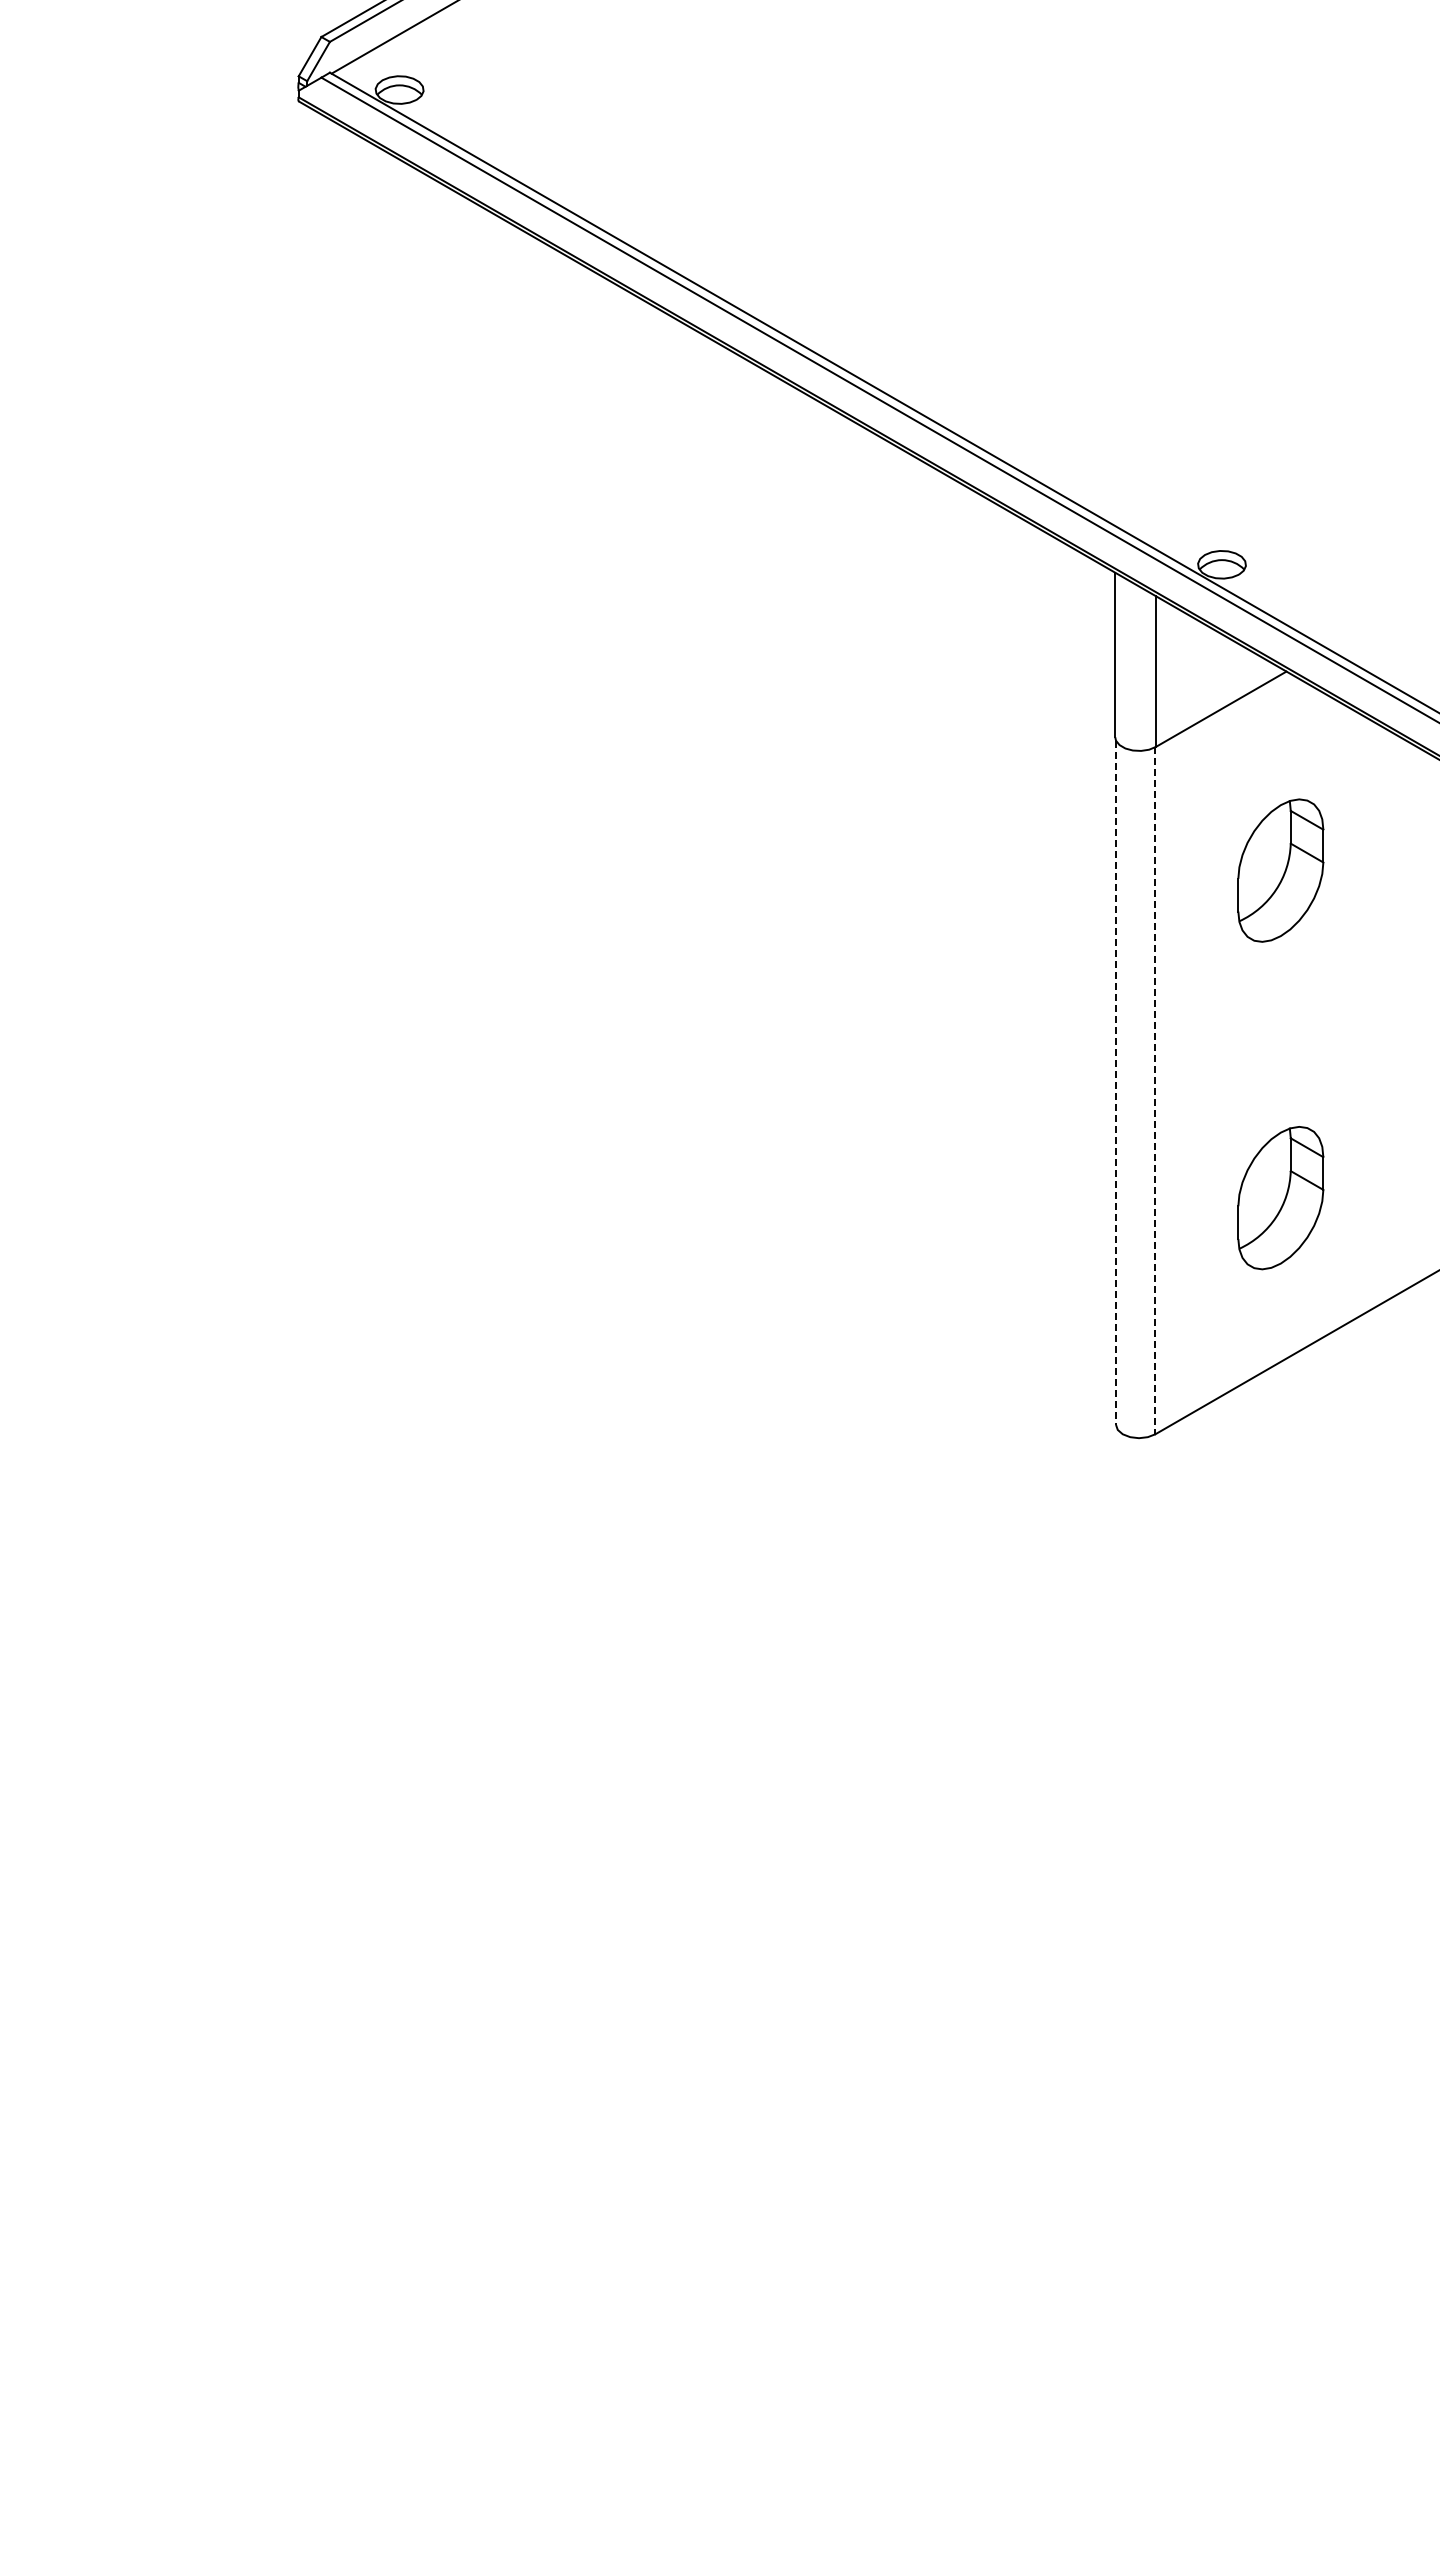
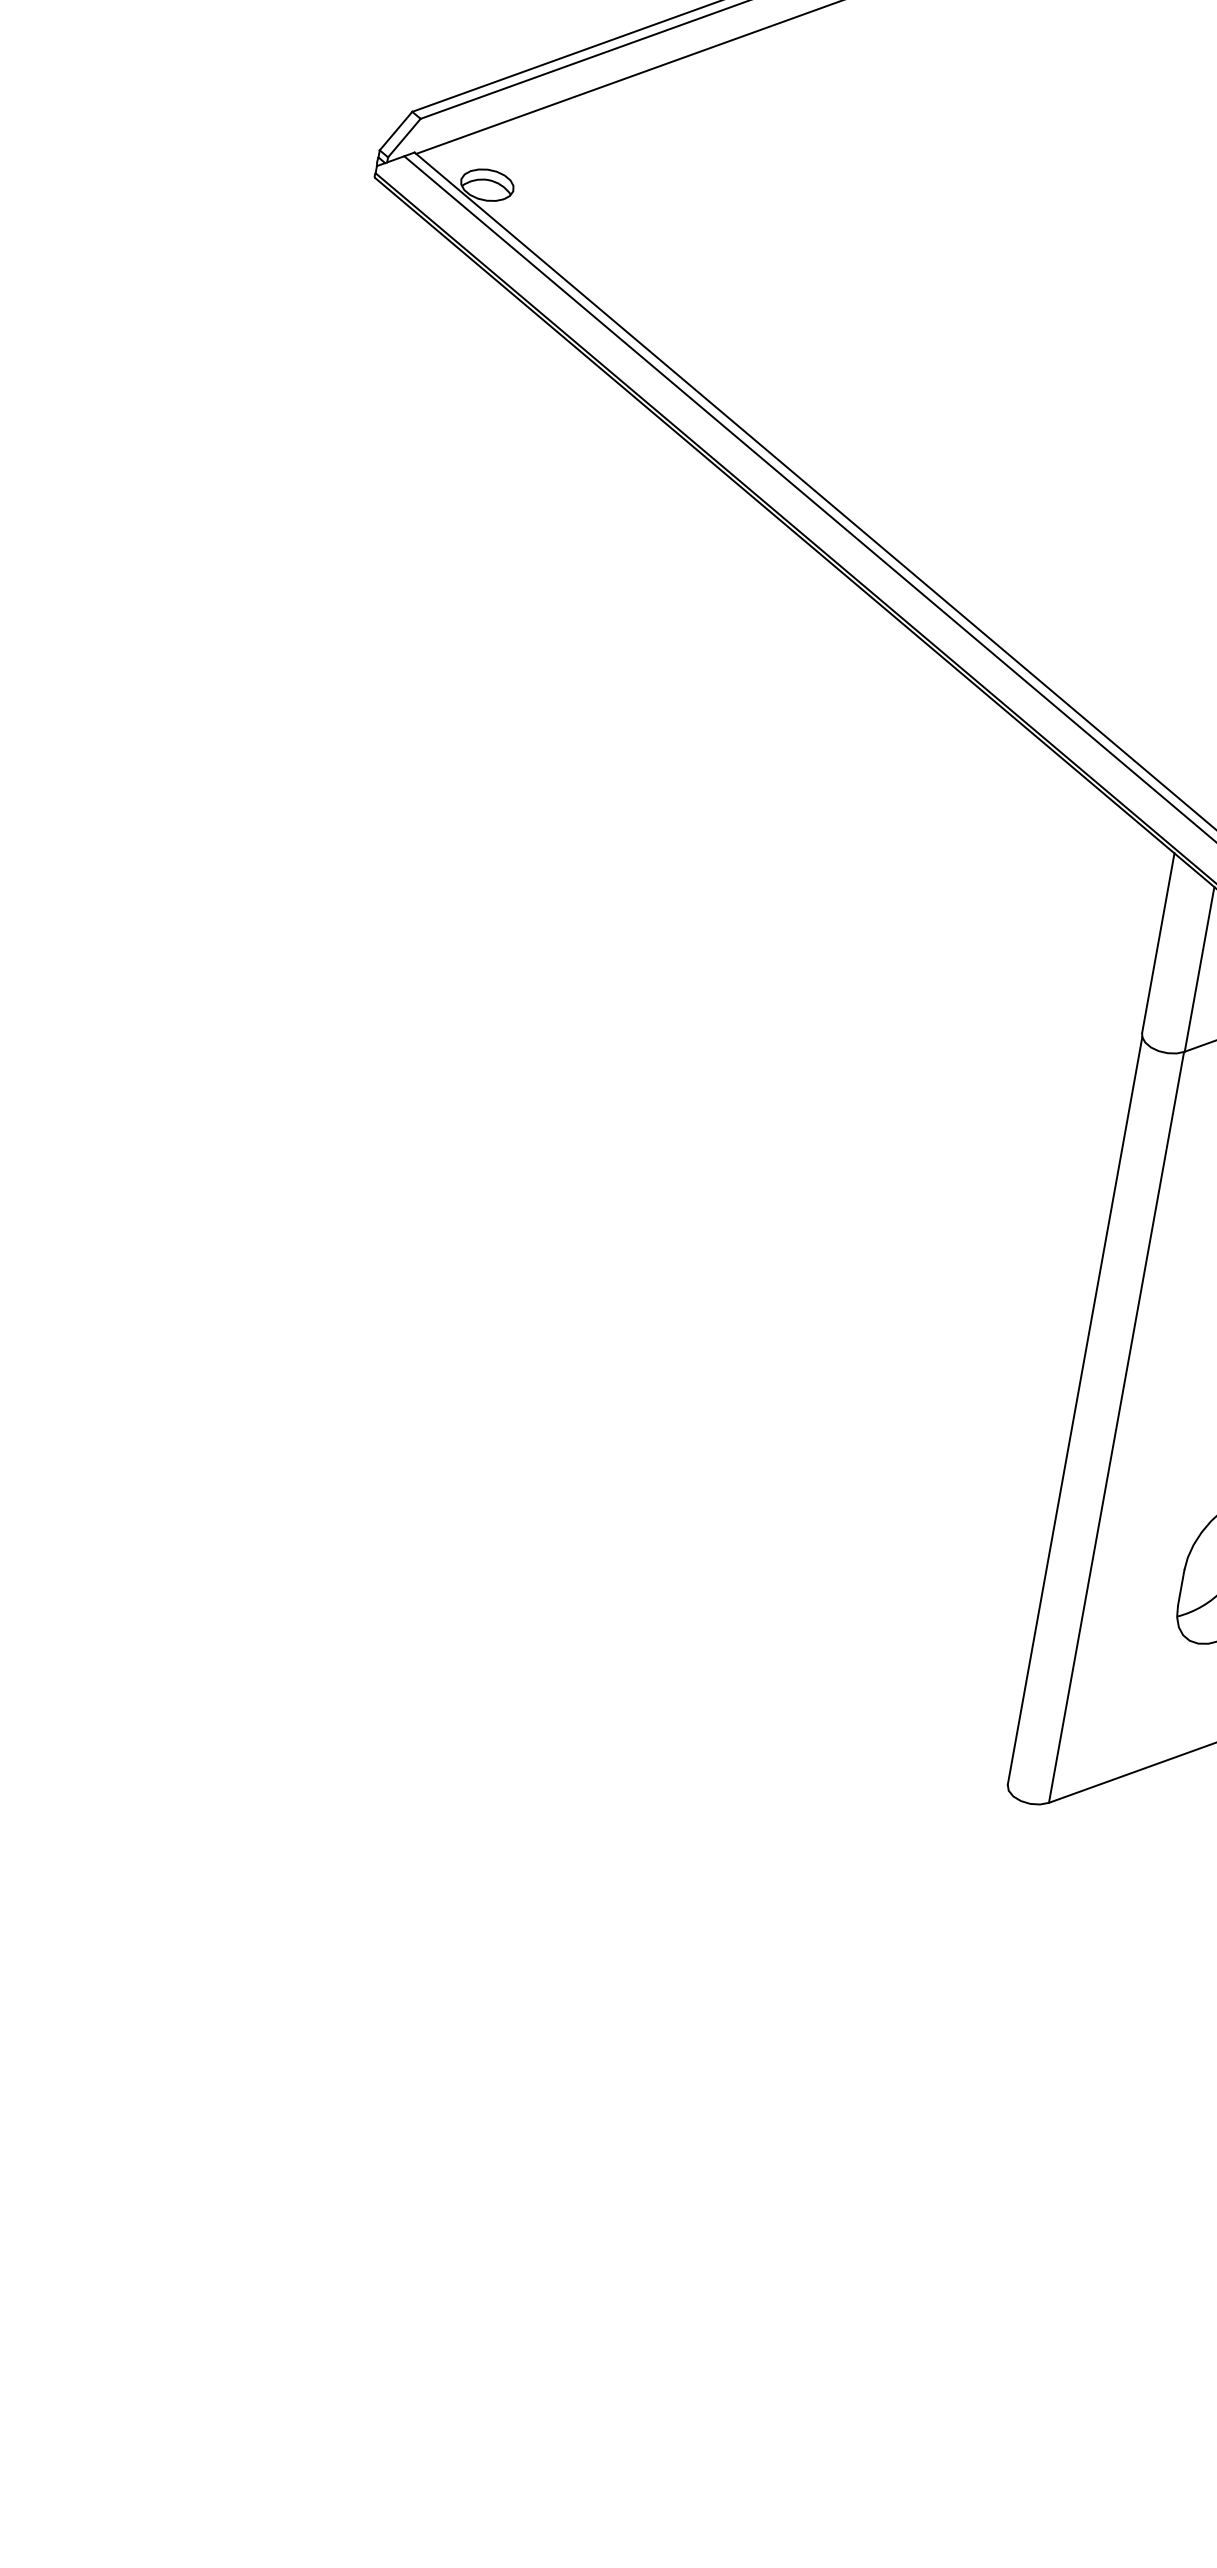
line: (1116, 1083) -> (1075, 1411), dashed -> solid
line: (1155, 1090) -> (1116, 1427), dashed -> solid

